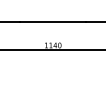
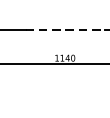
line: (53, 22) -> (65, 30), solid -> dashed

